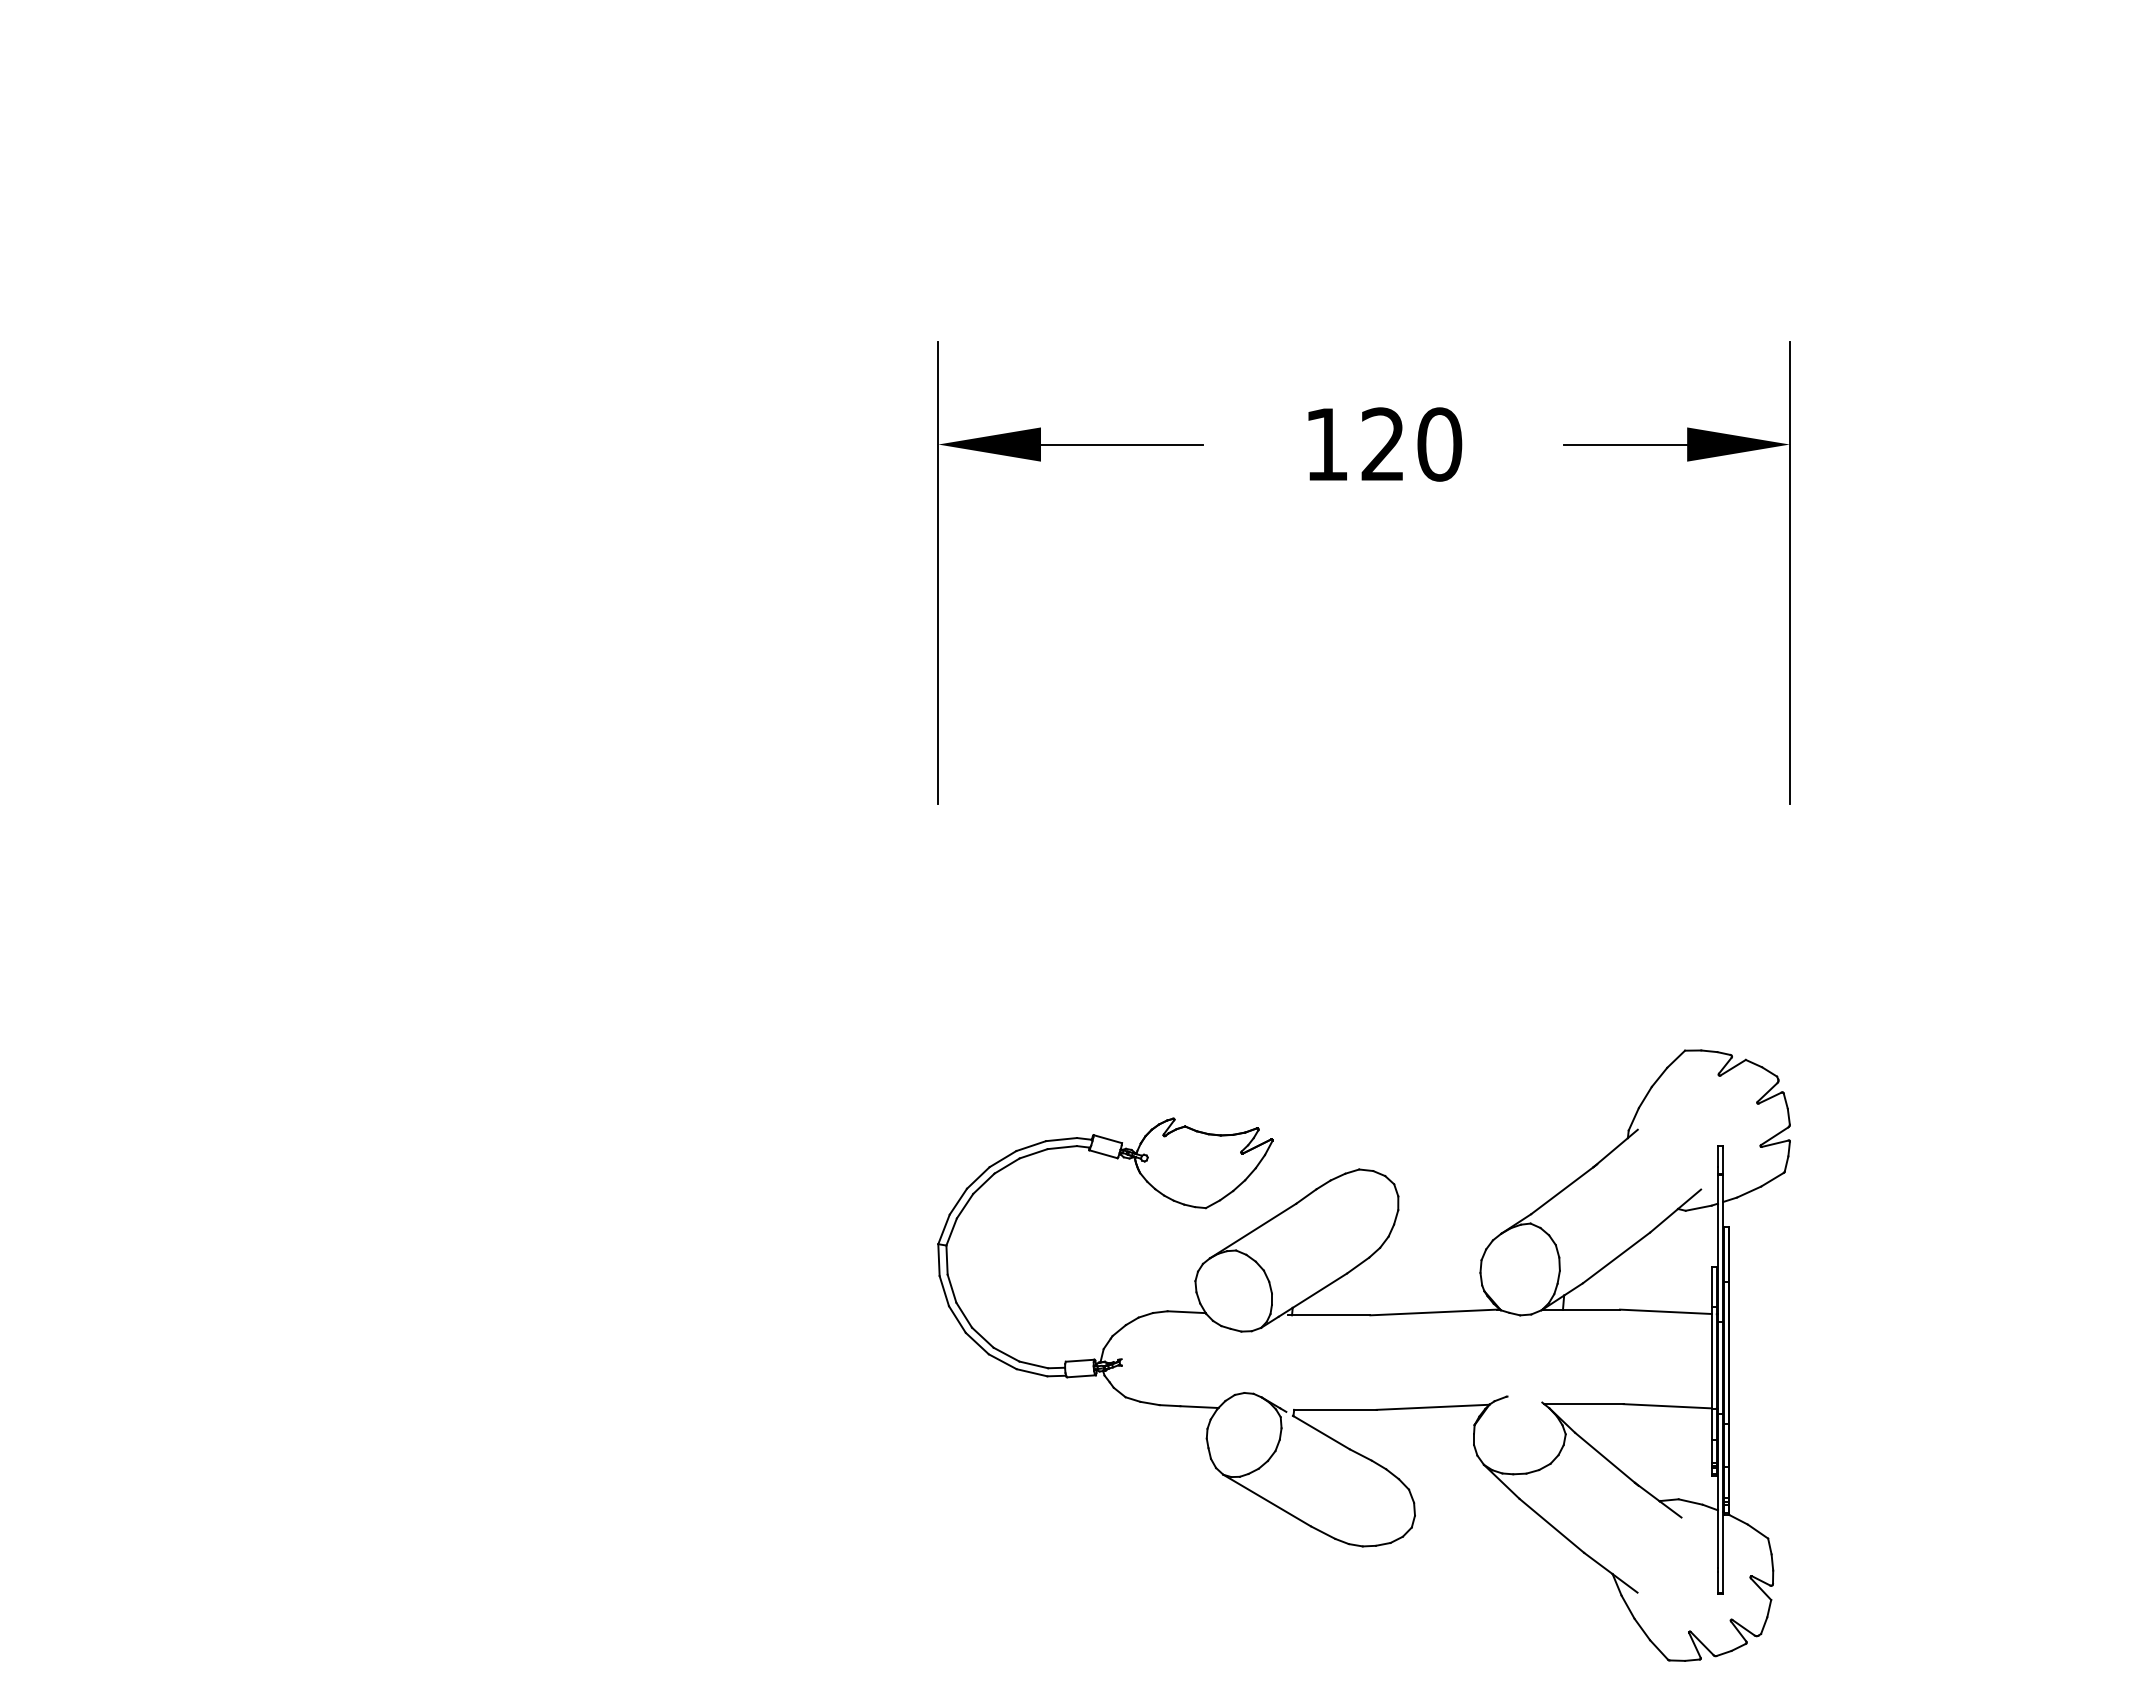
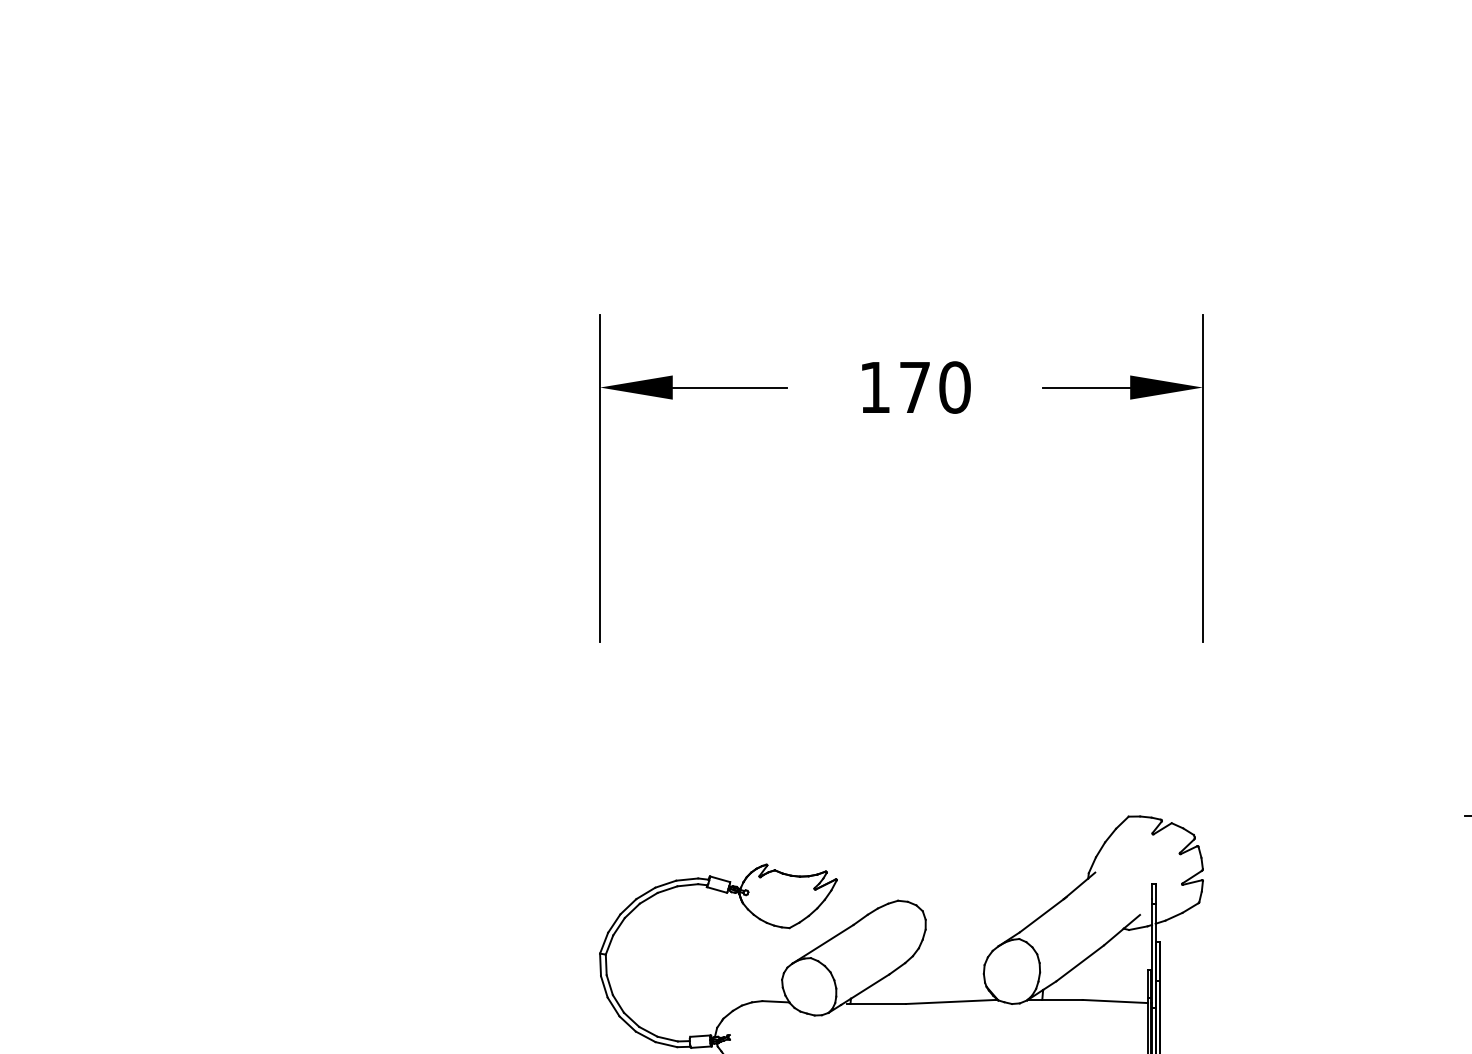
text: (1382, 443) -> (914, 386), 120 -> 170

